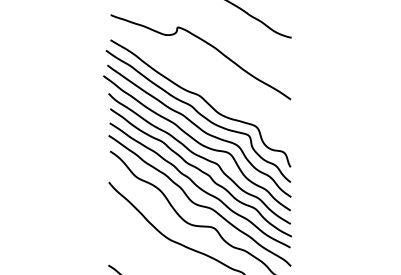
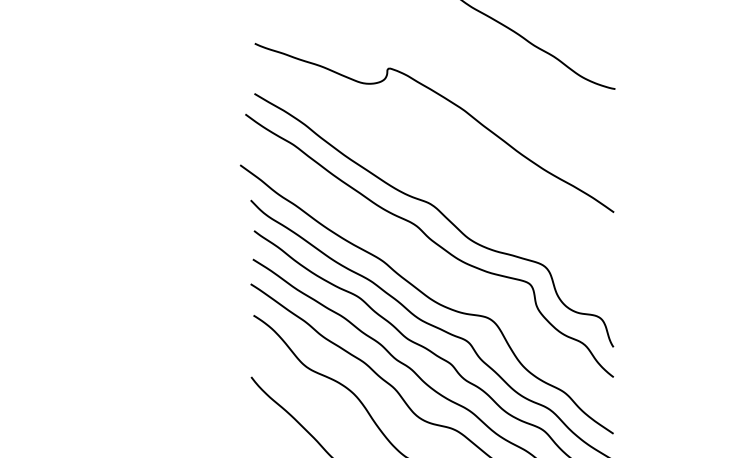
curve: (199, 129) -> (431, 271), removed

